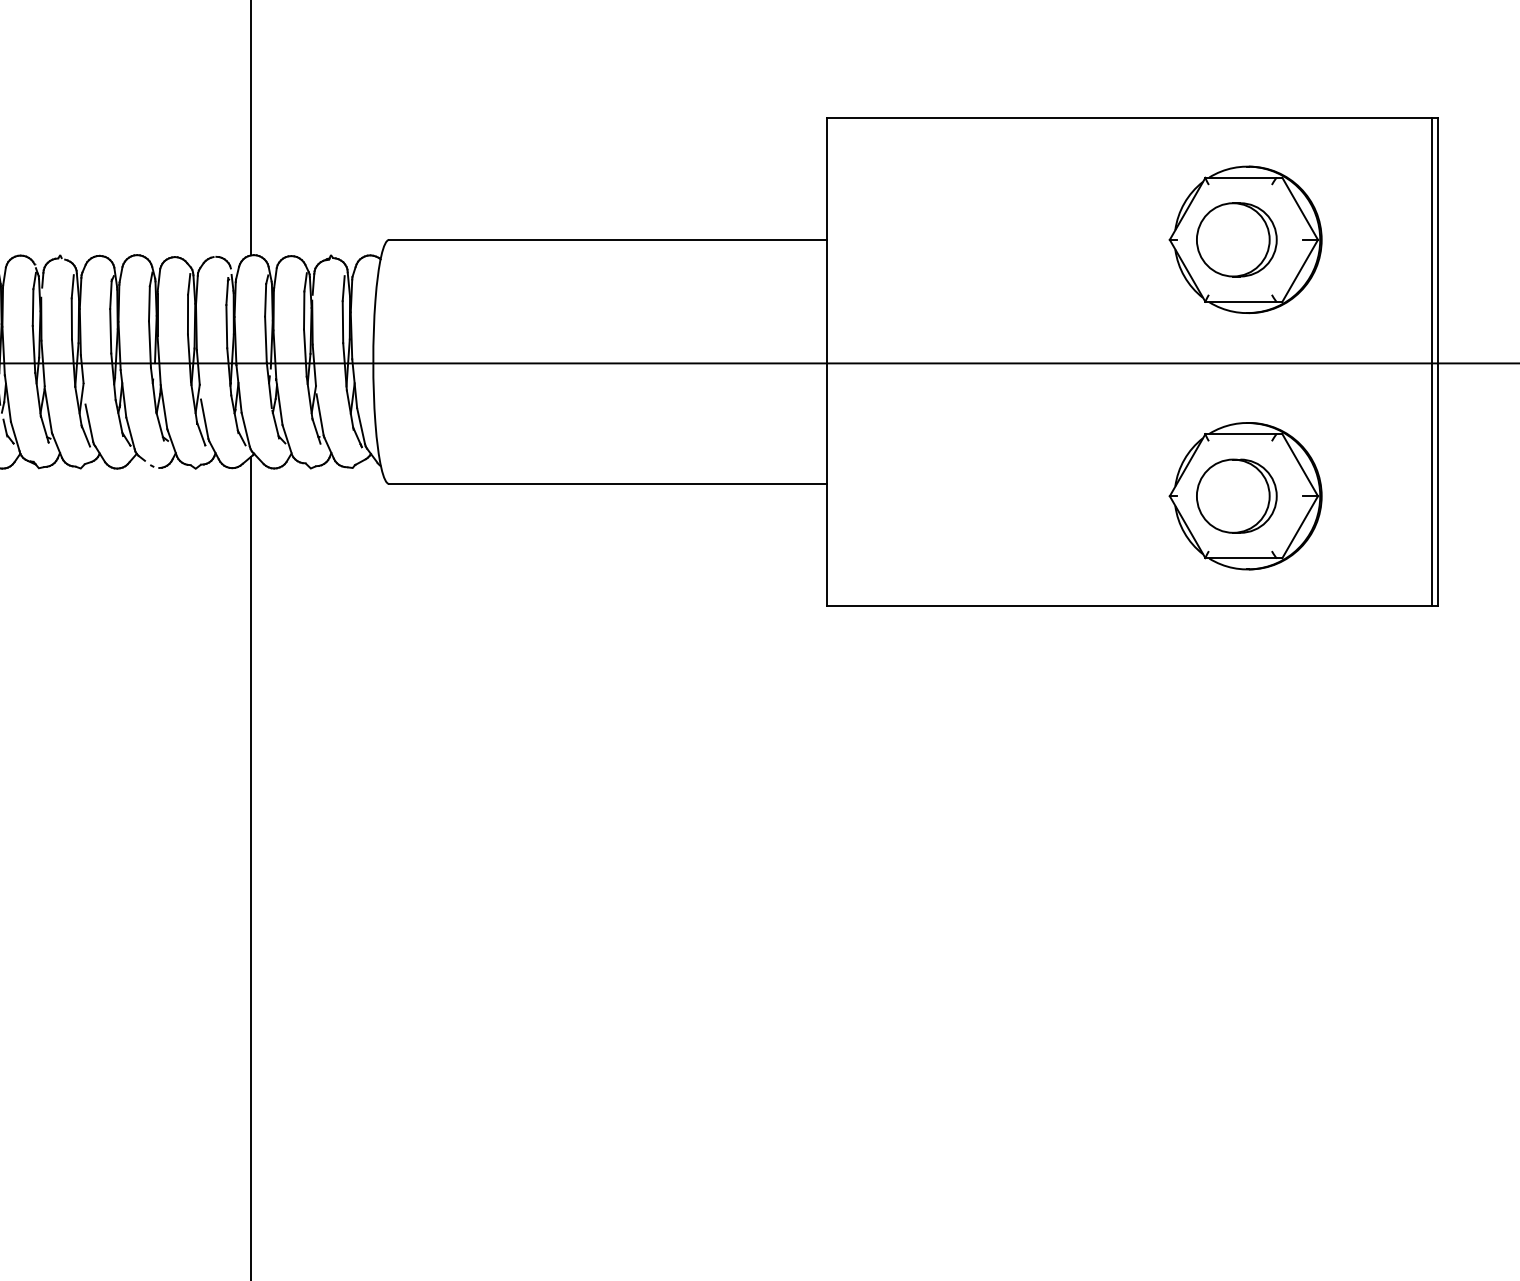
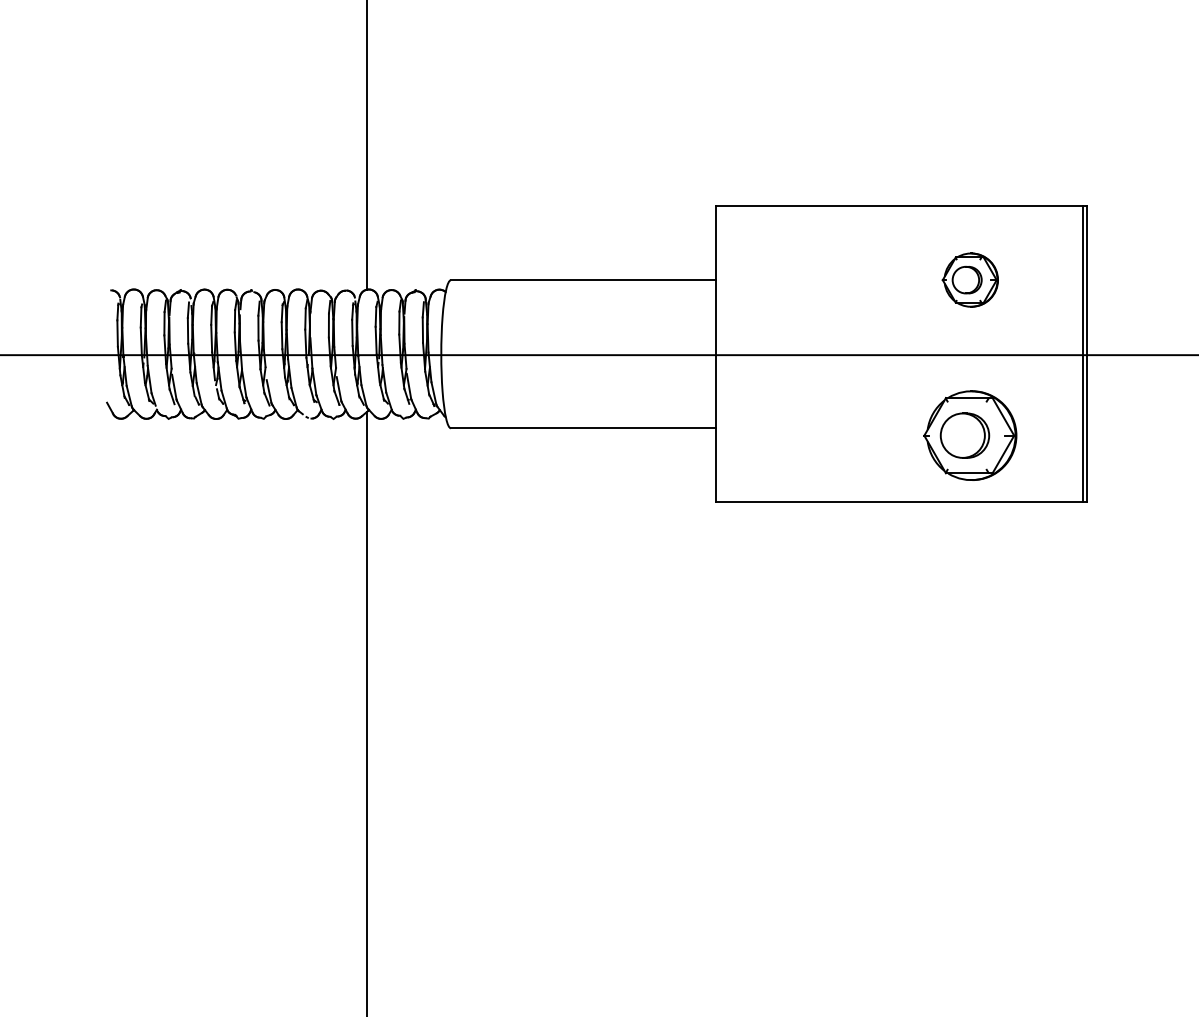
part: (1245, 238) -> (970, 279), size x0.6

